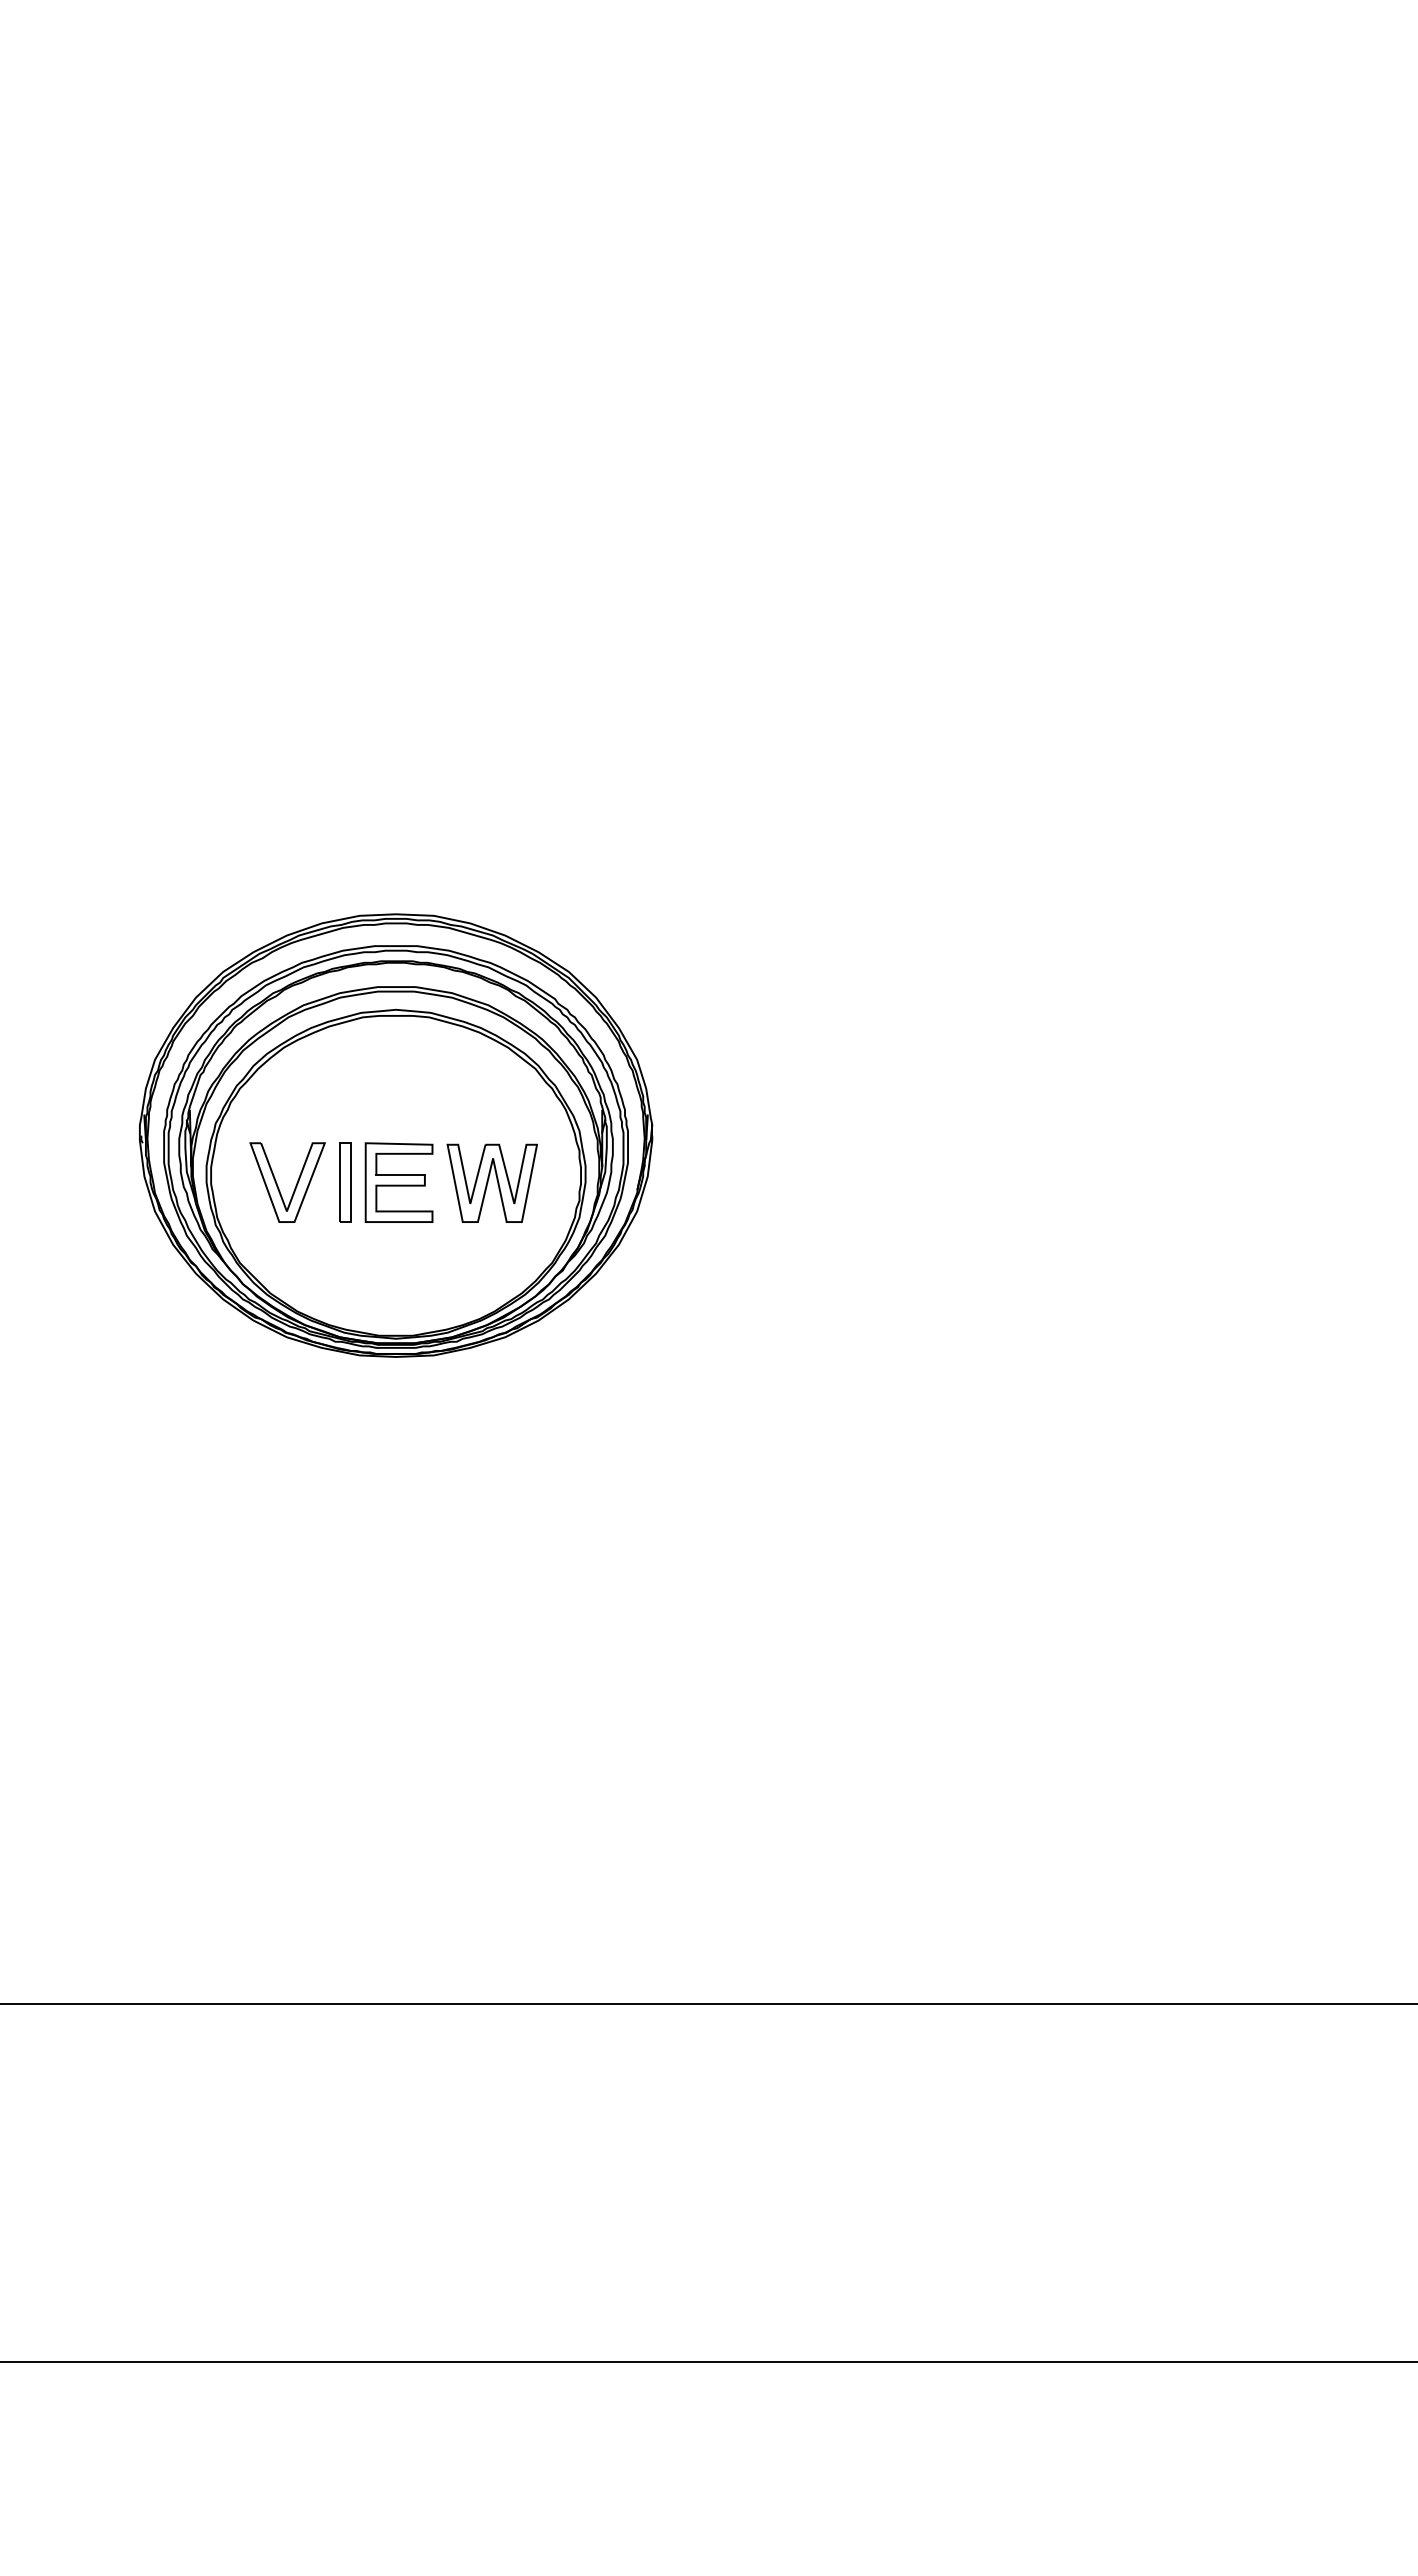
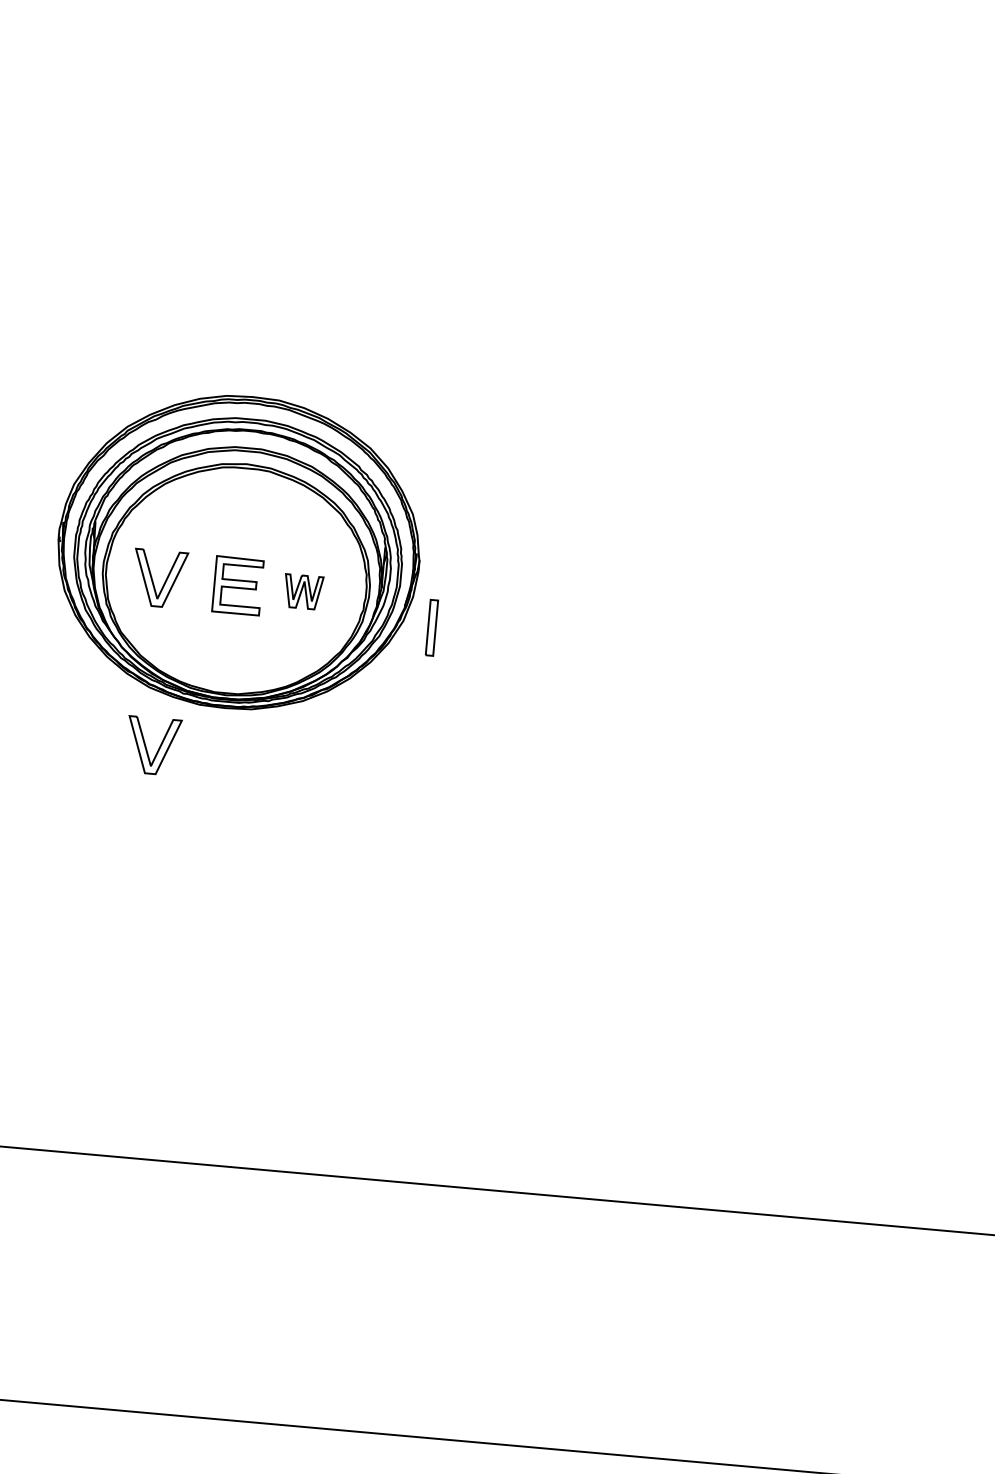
part: (345, 1182) -> (432, 627), moved
part: (491, 1182) -> (302, 591), size x0.6
part: (307, 1422) -> (158, 748), added

